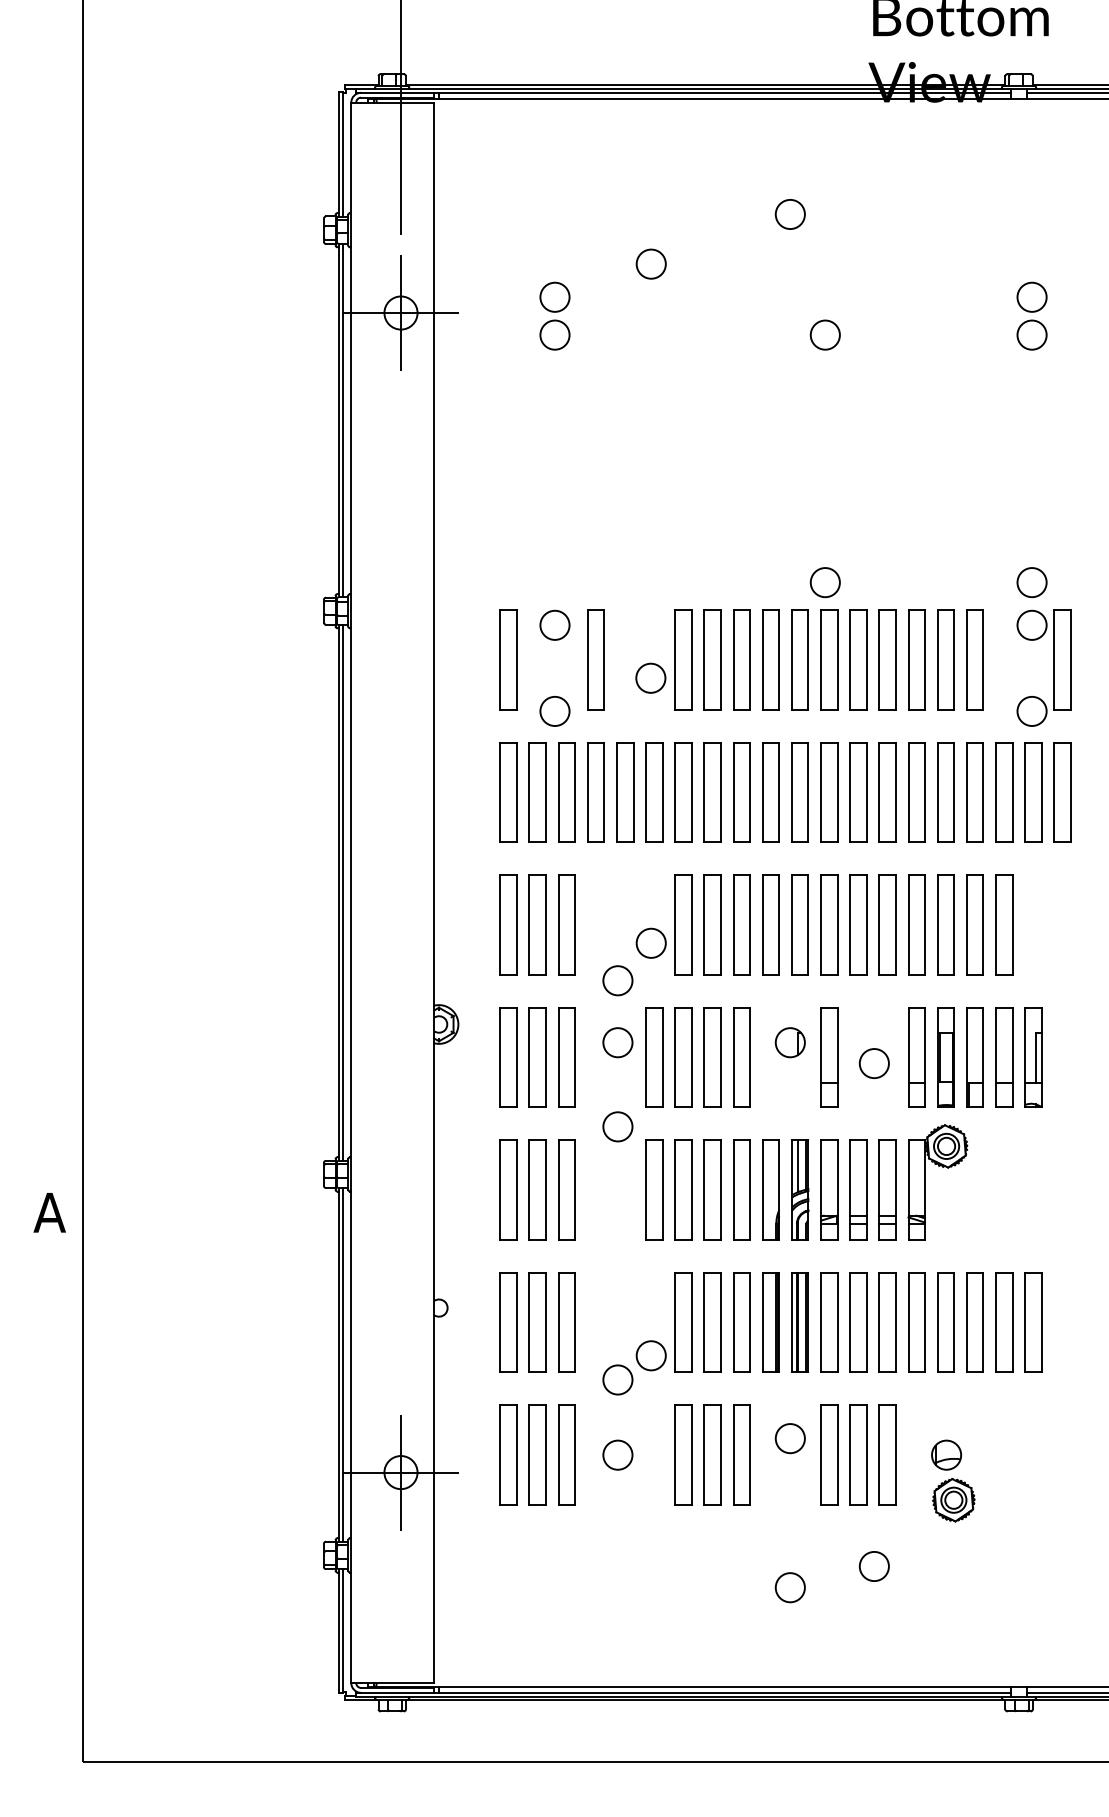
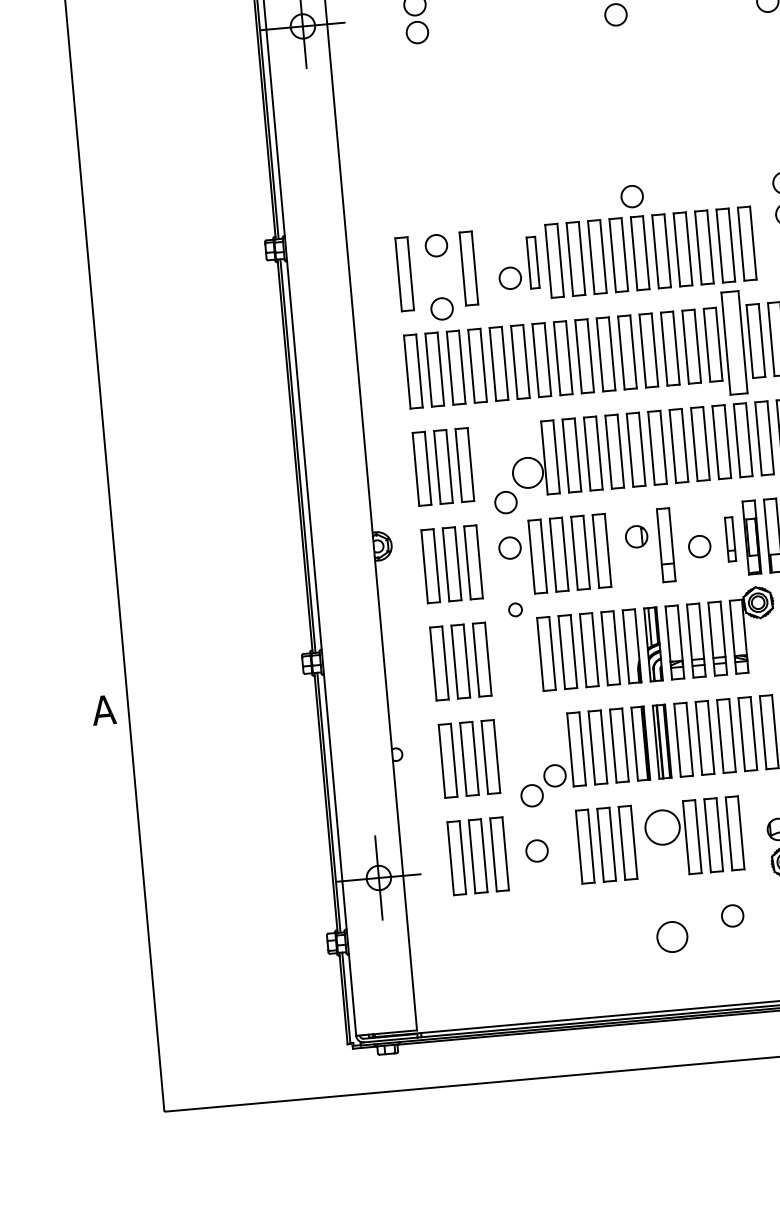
part: (683, 659) -> (533, 262), size x0.7
part: (945, 792) -> (734, 342), size x1.4
circle: (650, 942) -> (527, 472), size x1.4
part: (916, 1057) -> (730, 539), size x0.6
circle: (617, 1126) -> (515, 609), size x0.6
circle: (789, 1438) -> (661, 827), size x1.6
circle: (789, 1587) -> (671, 936), size x1.4

